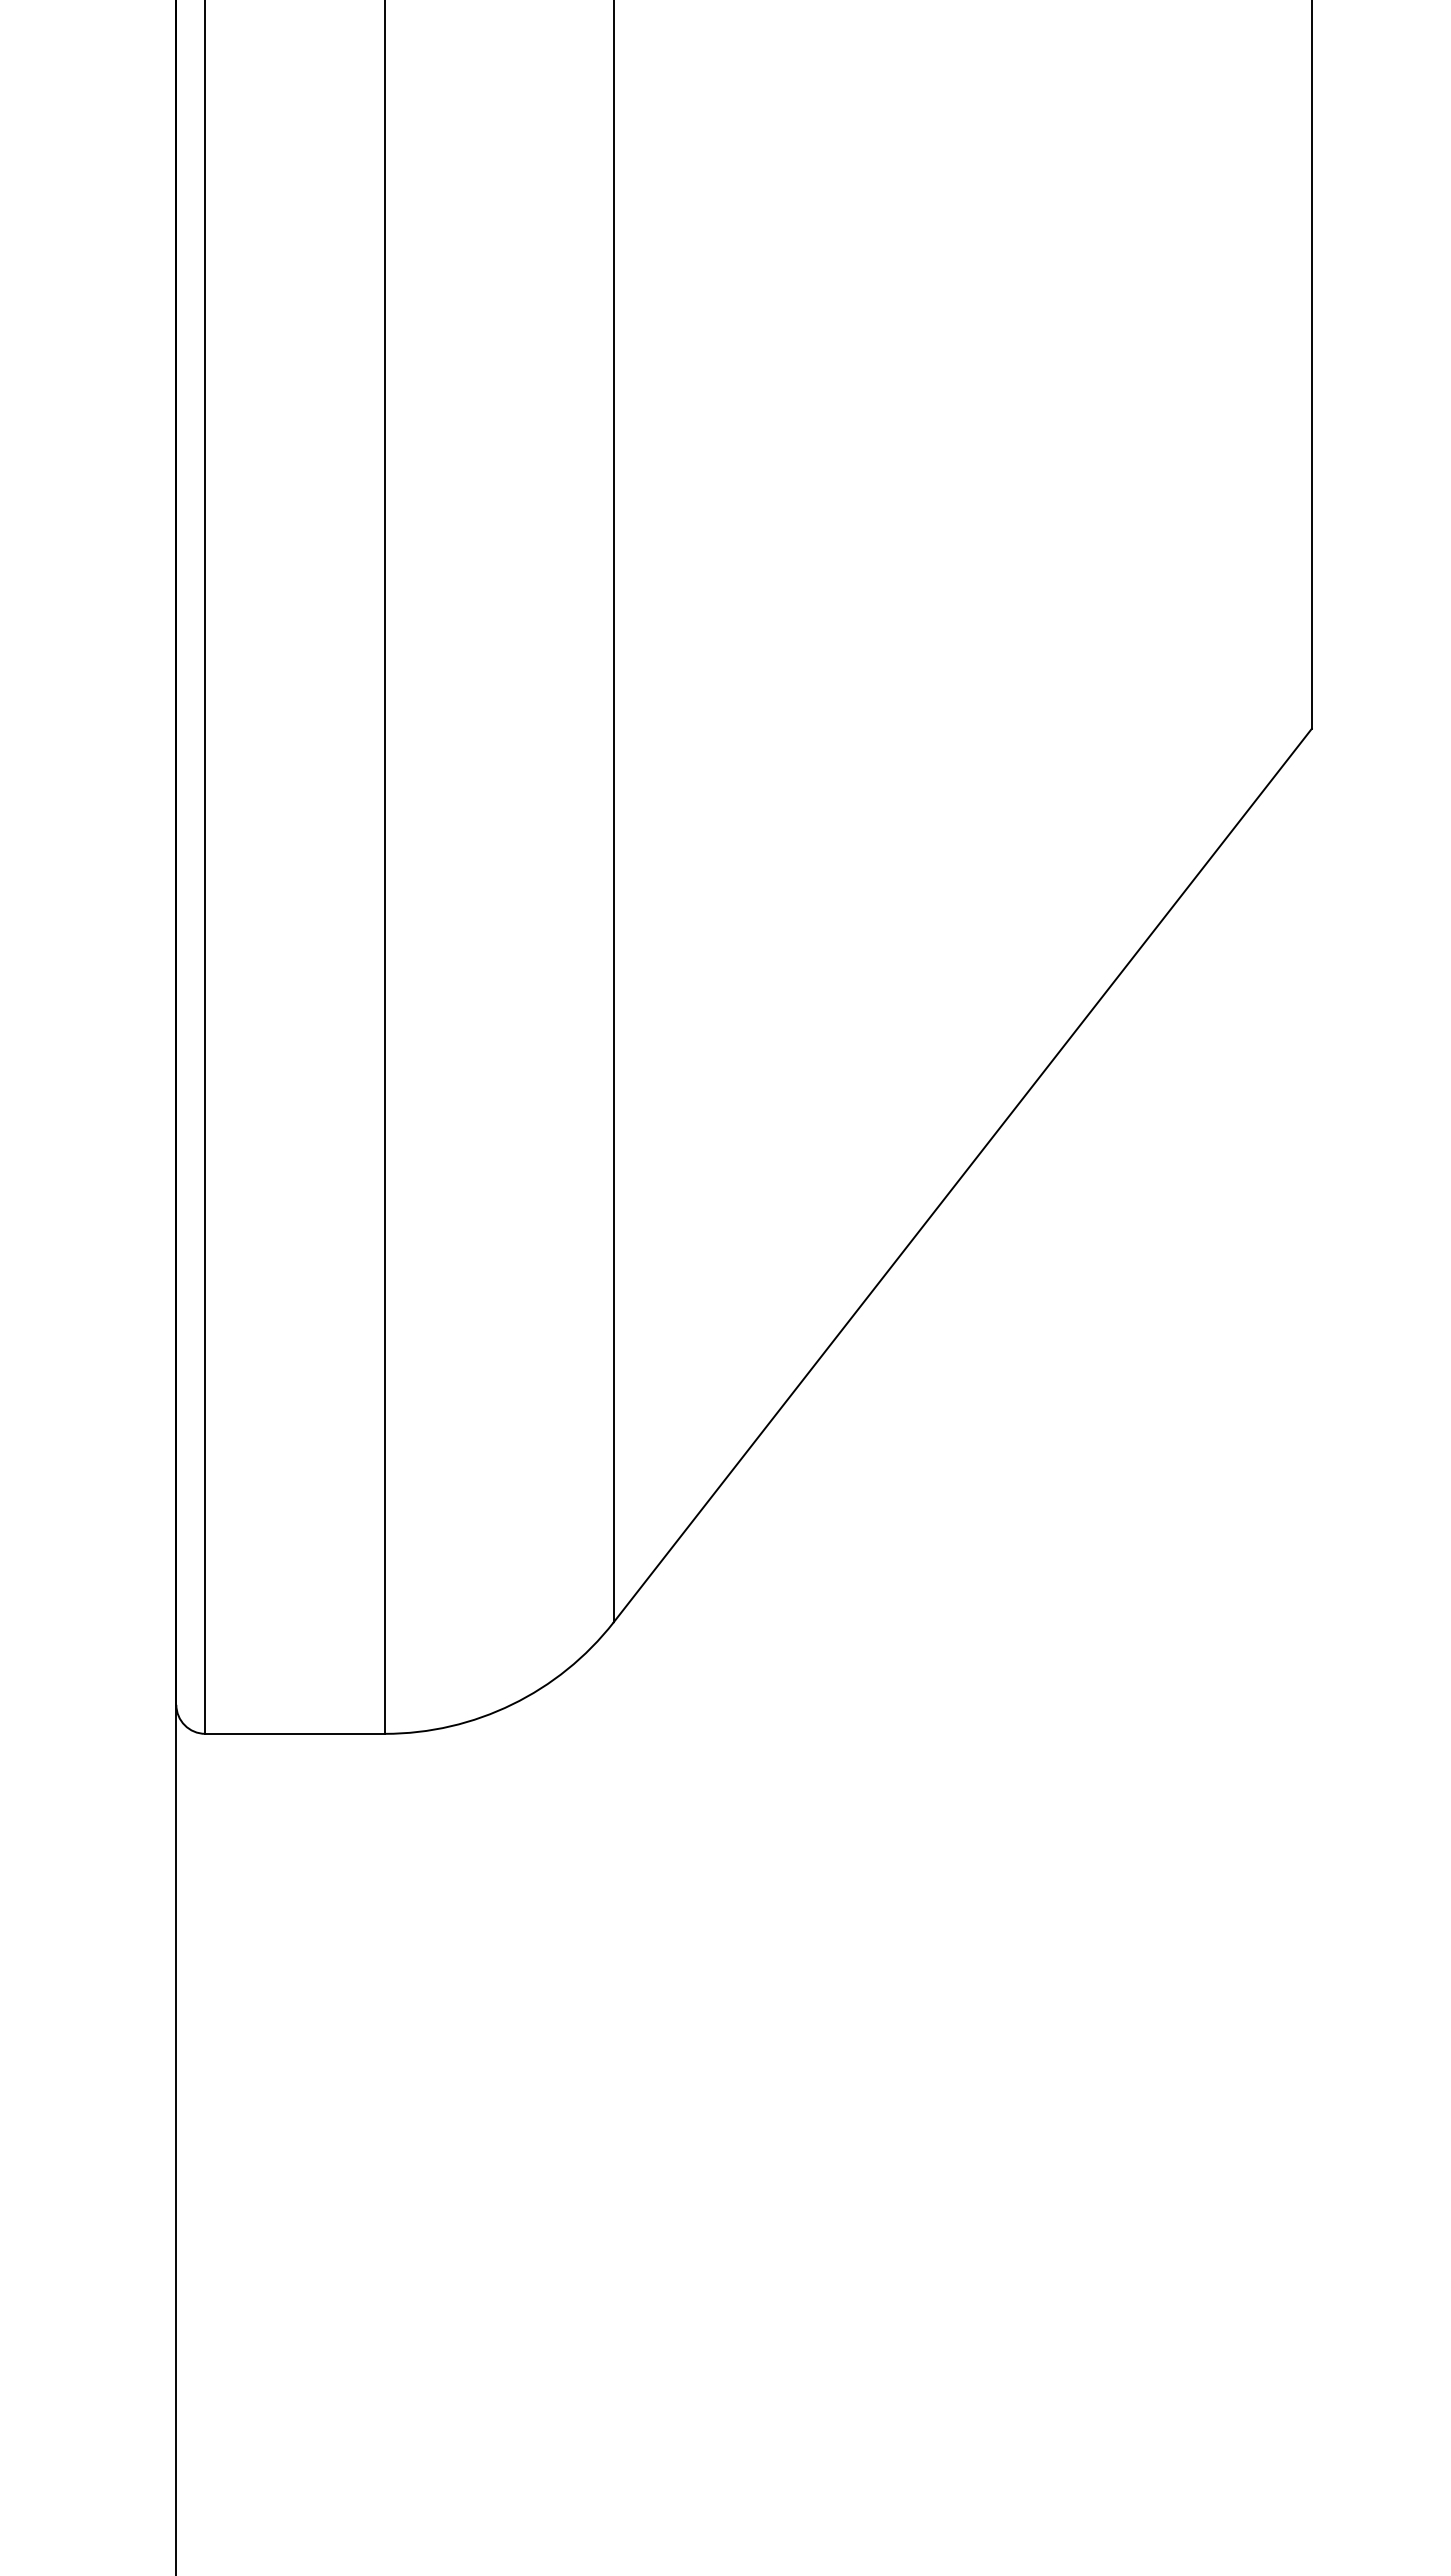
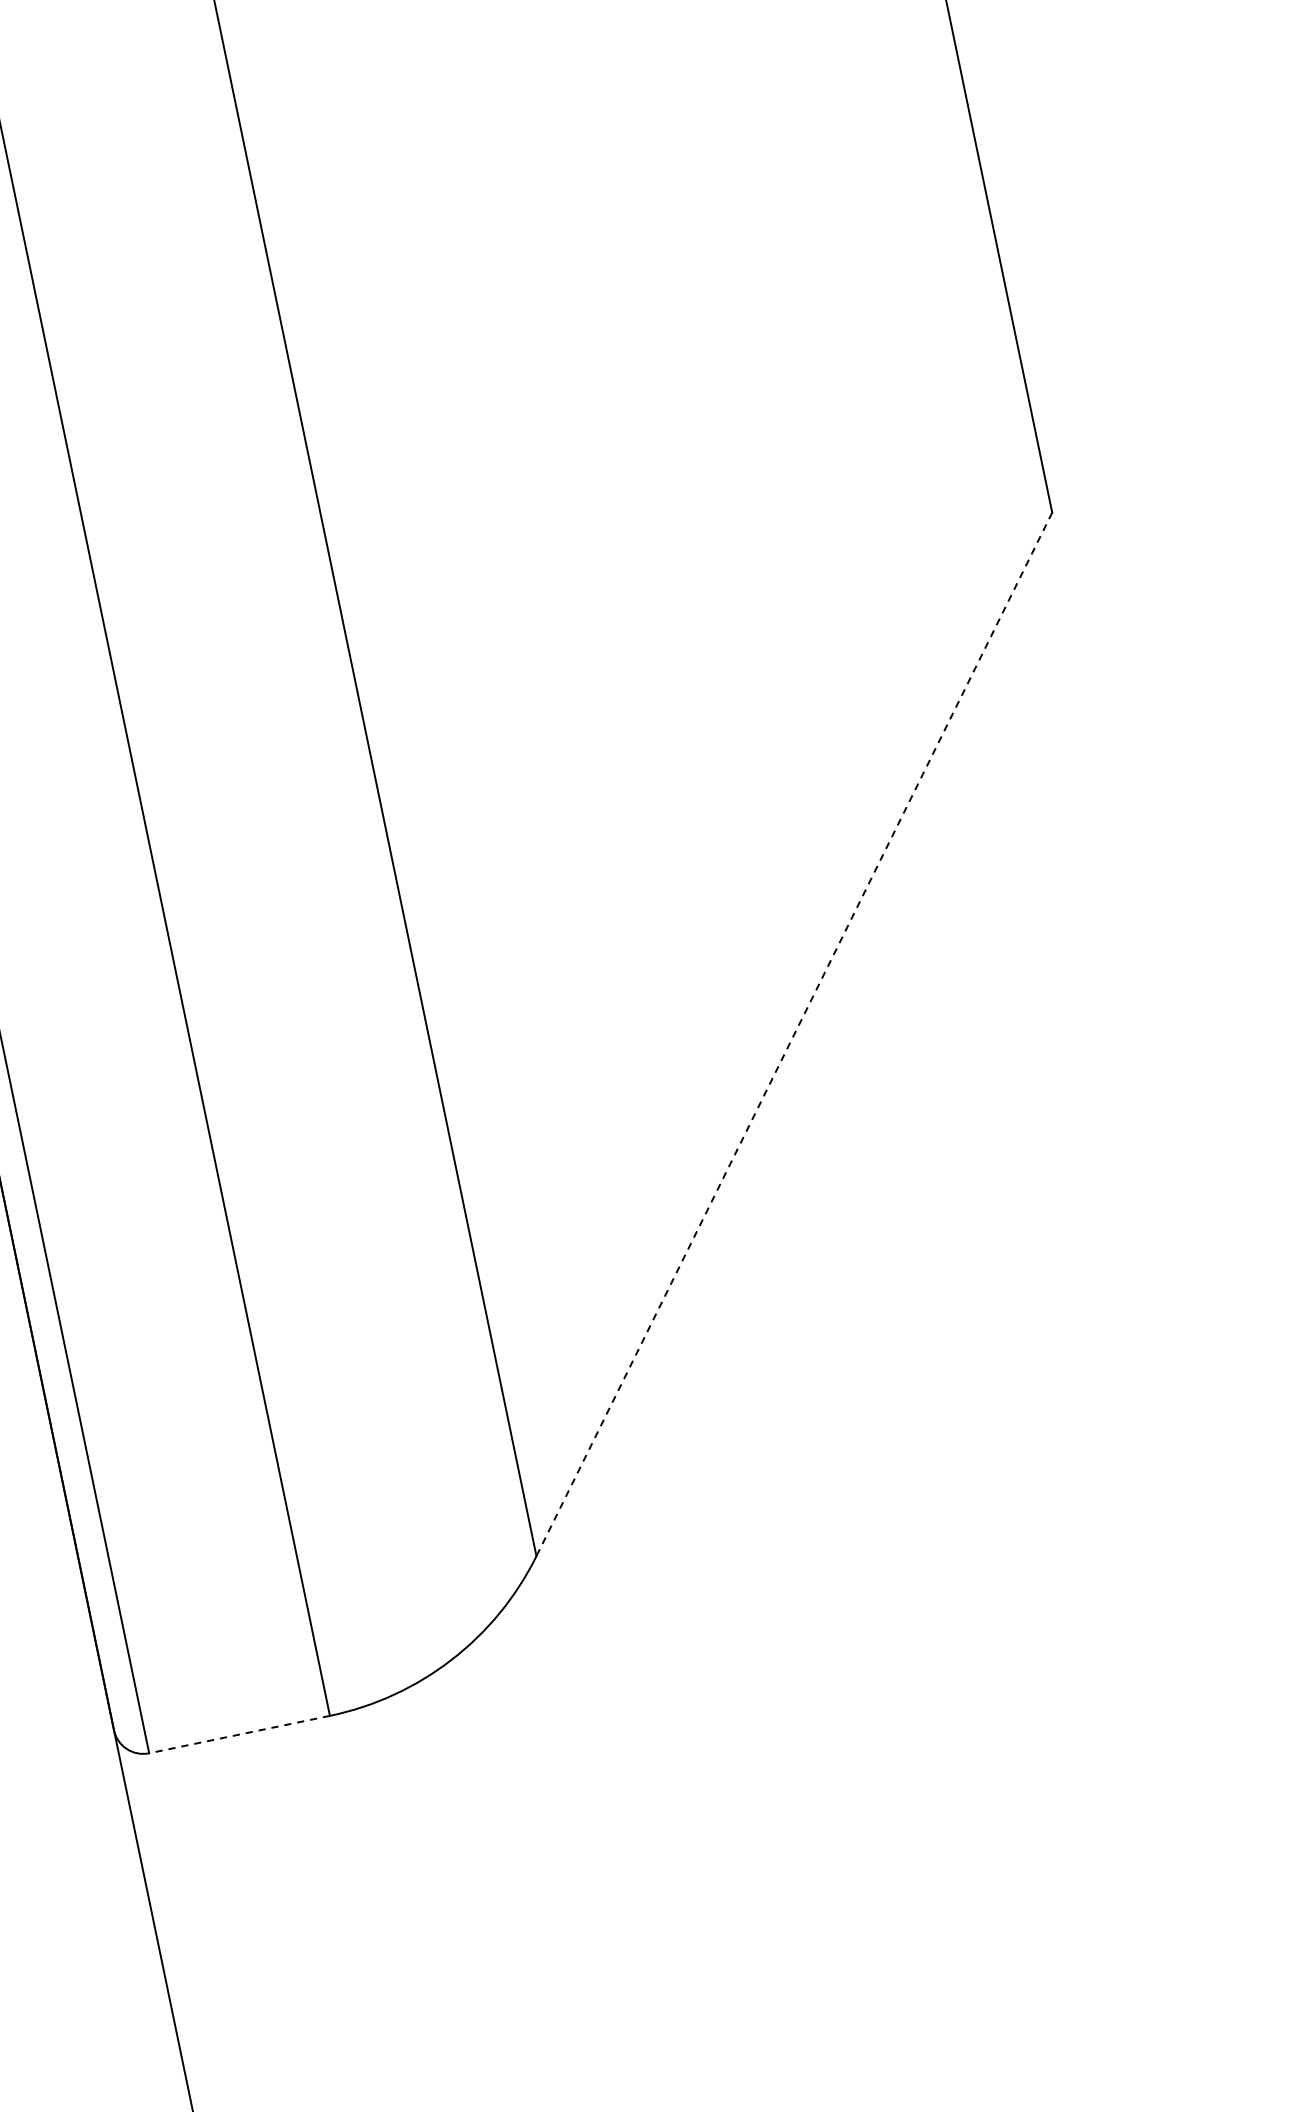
line: (962, 1175) -> (794, 1034), solid -> dashed
line: (295, 1733) -> (239, 1734), solid -> dashed

